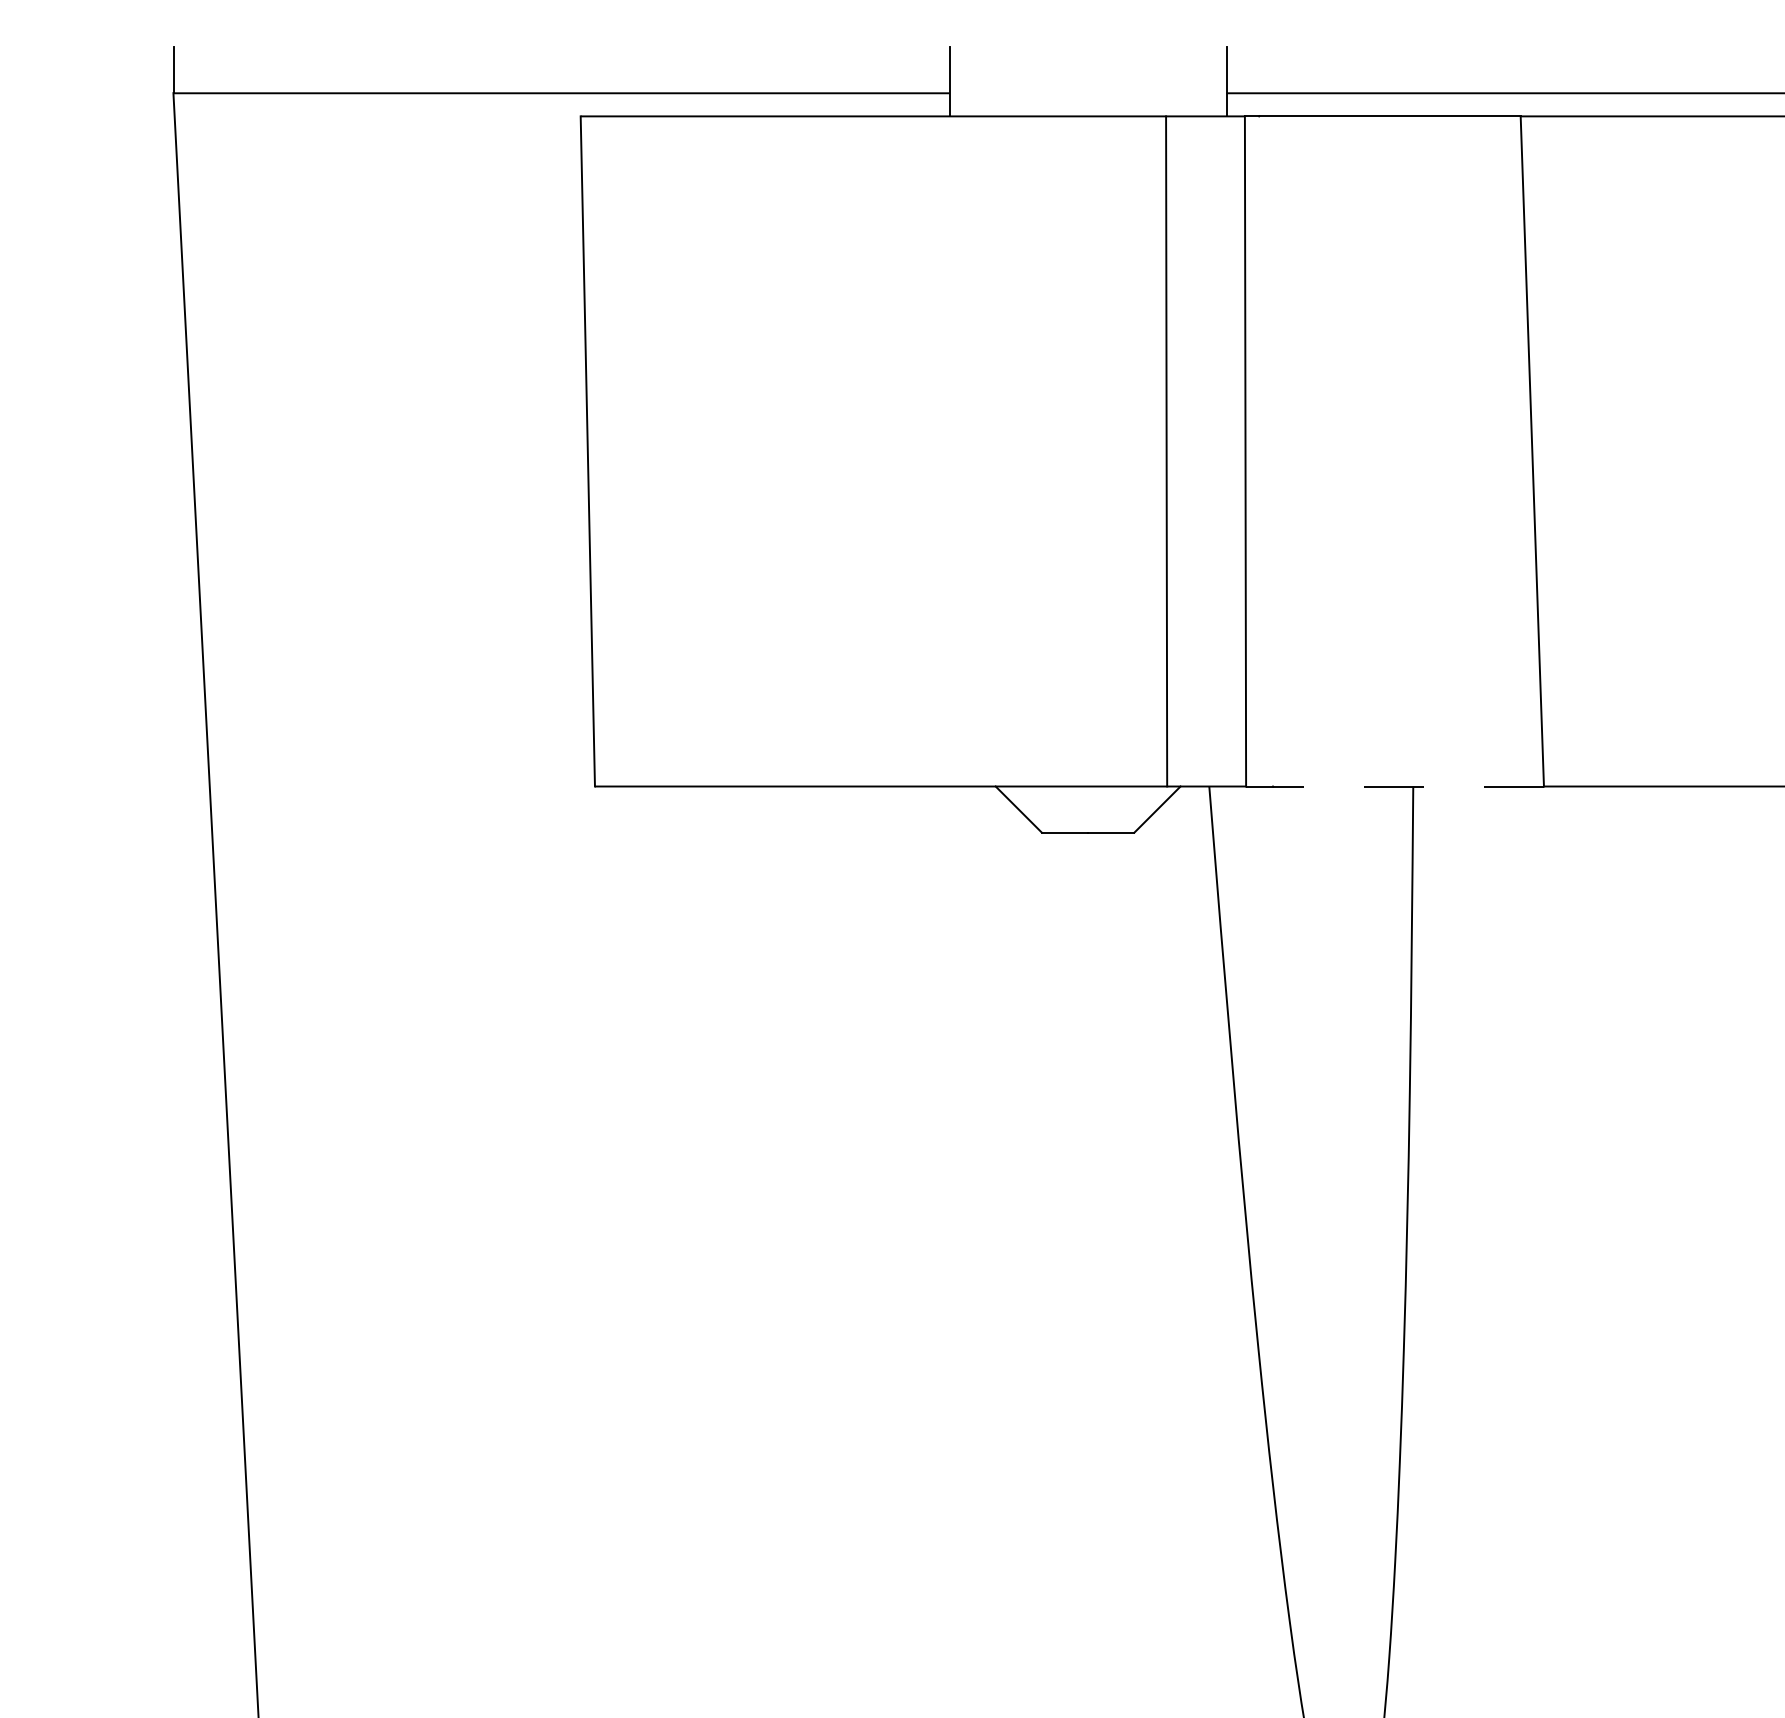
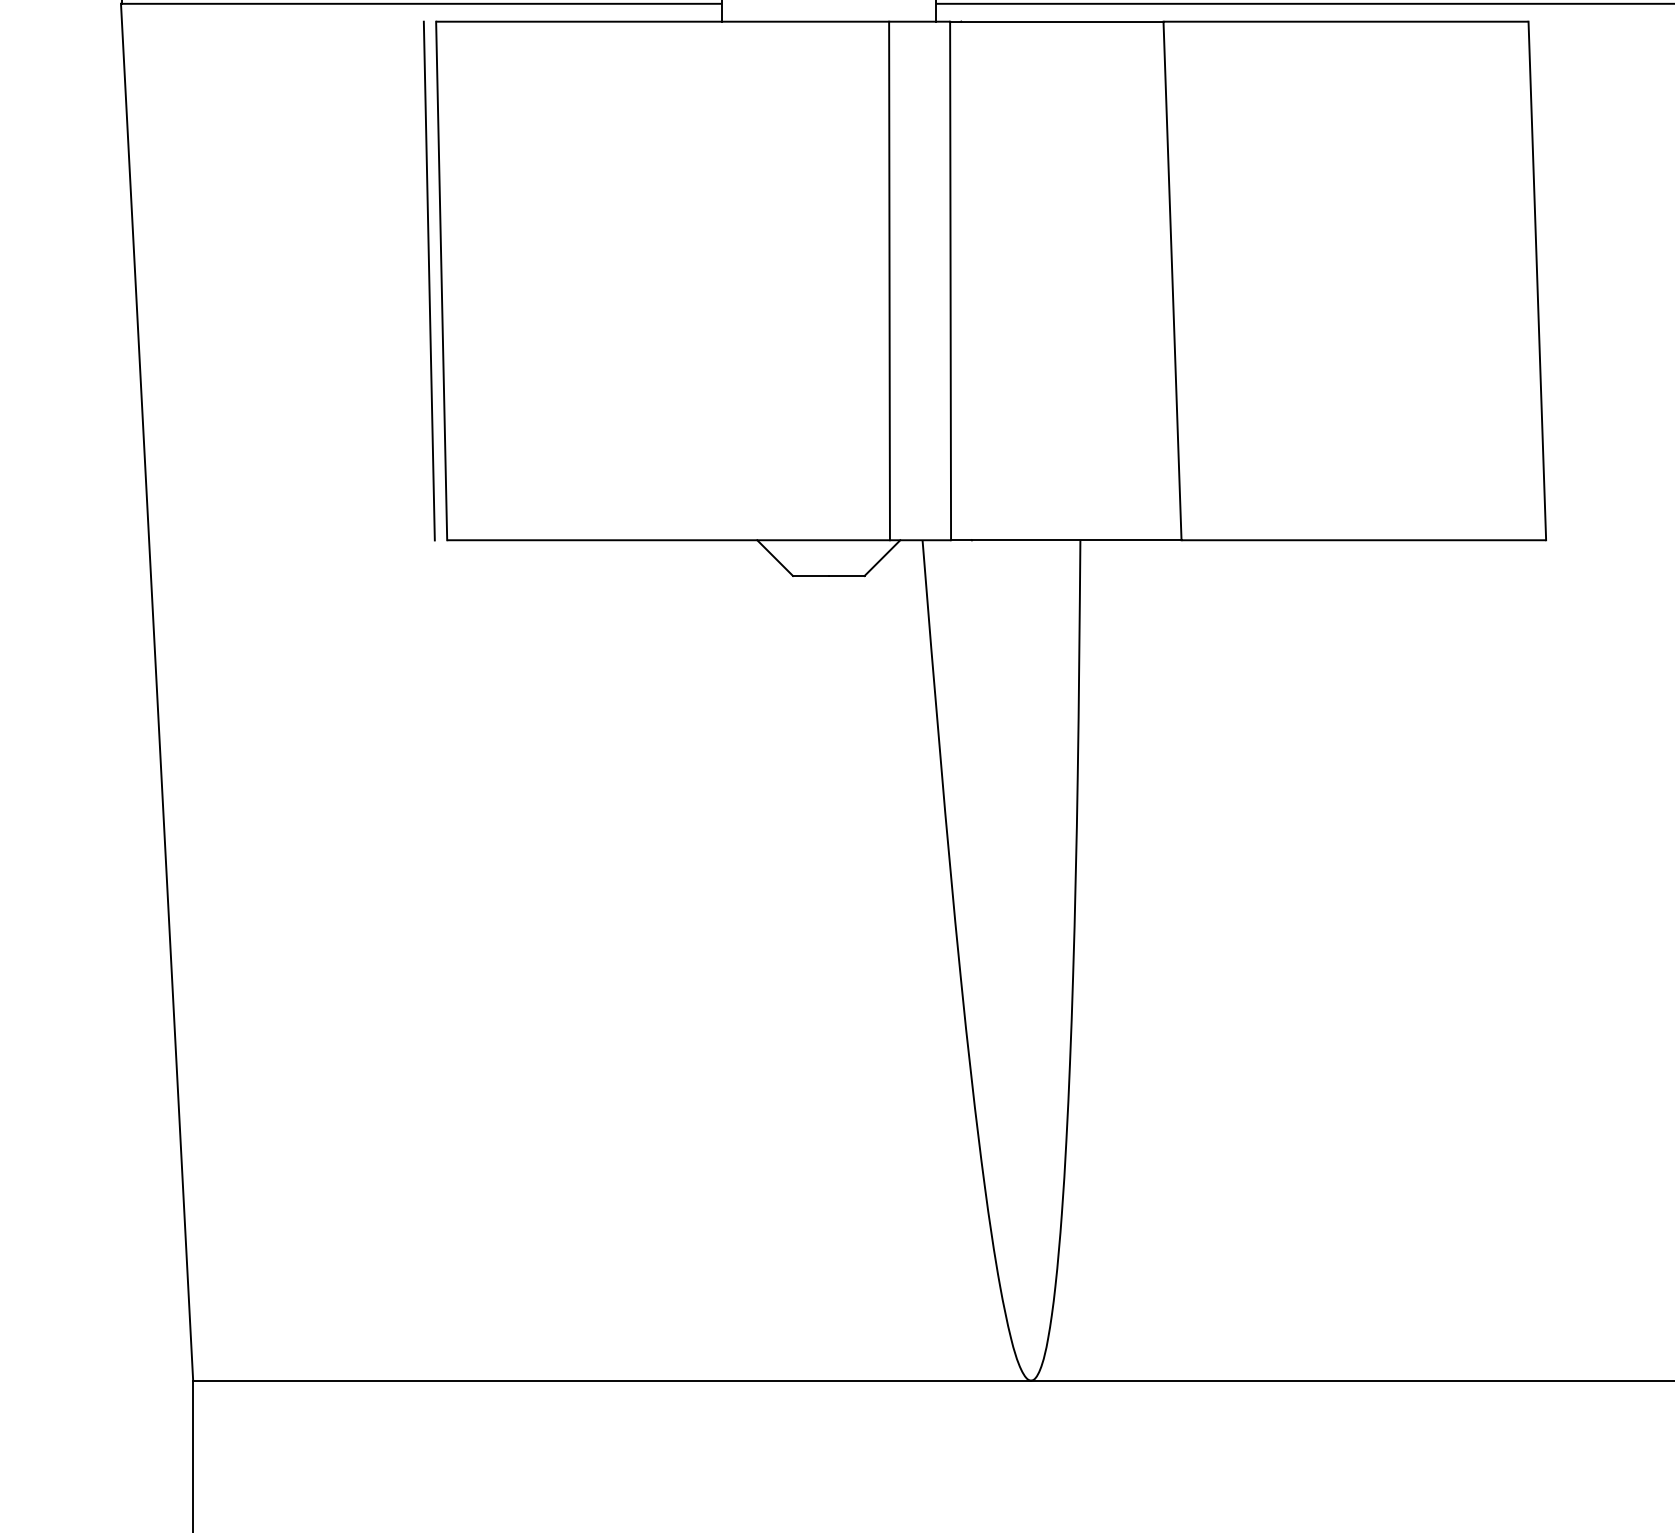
line: (572, 450) -> (429, 280), added
line: (1394, 786) -> (1065, 540), dashed -> solid

